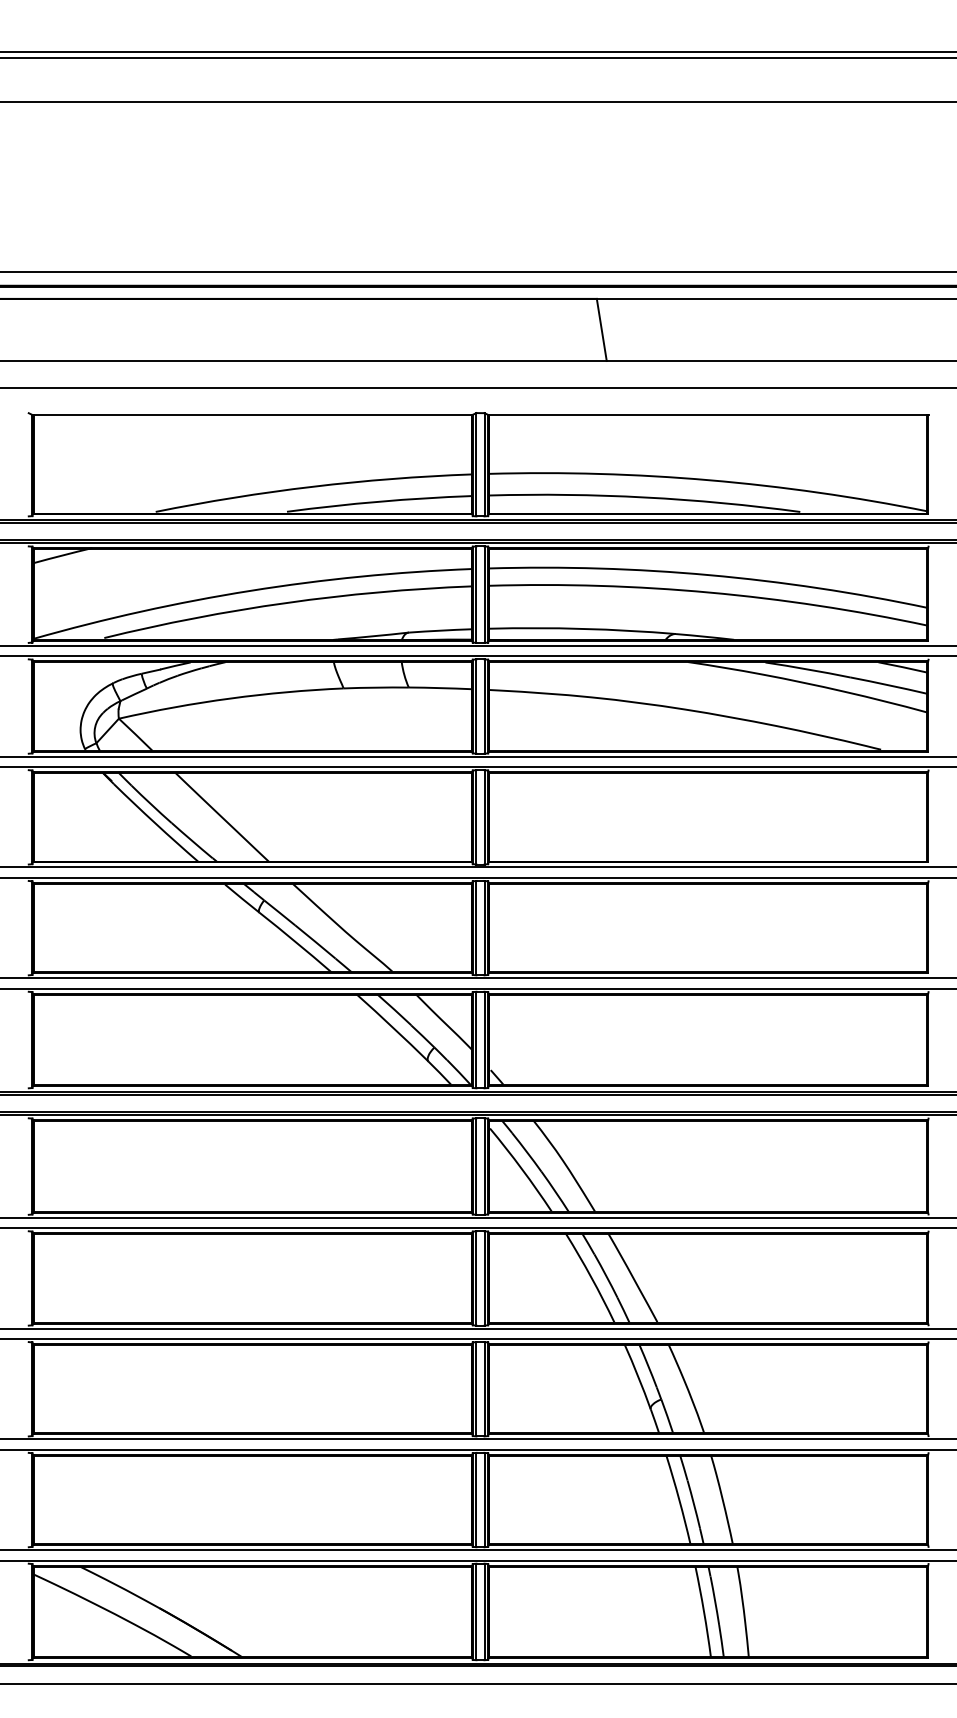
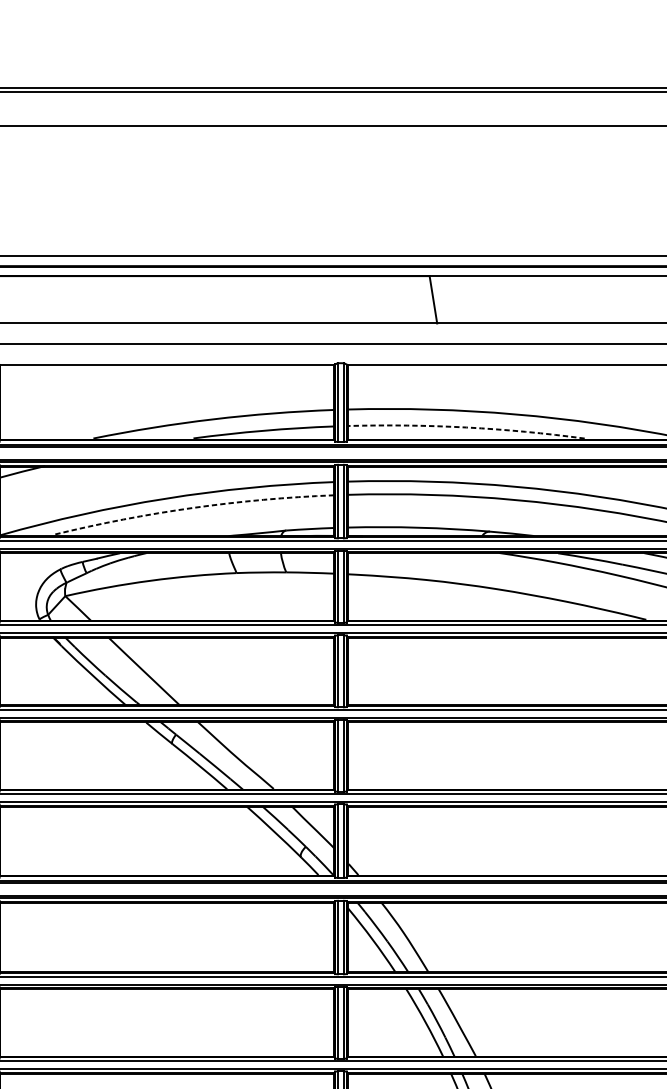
arc: (645, 497) -> (466, 427), solid -> dashed
arc: (286, 602) -> (193, 507), solid -> dashed

